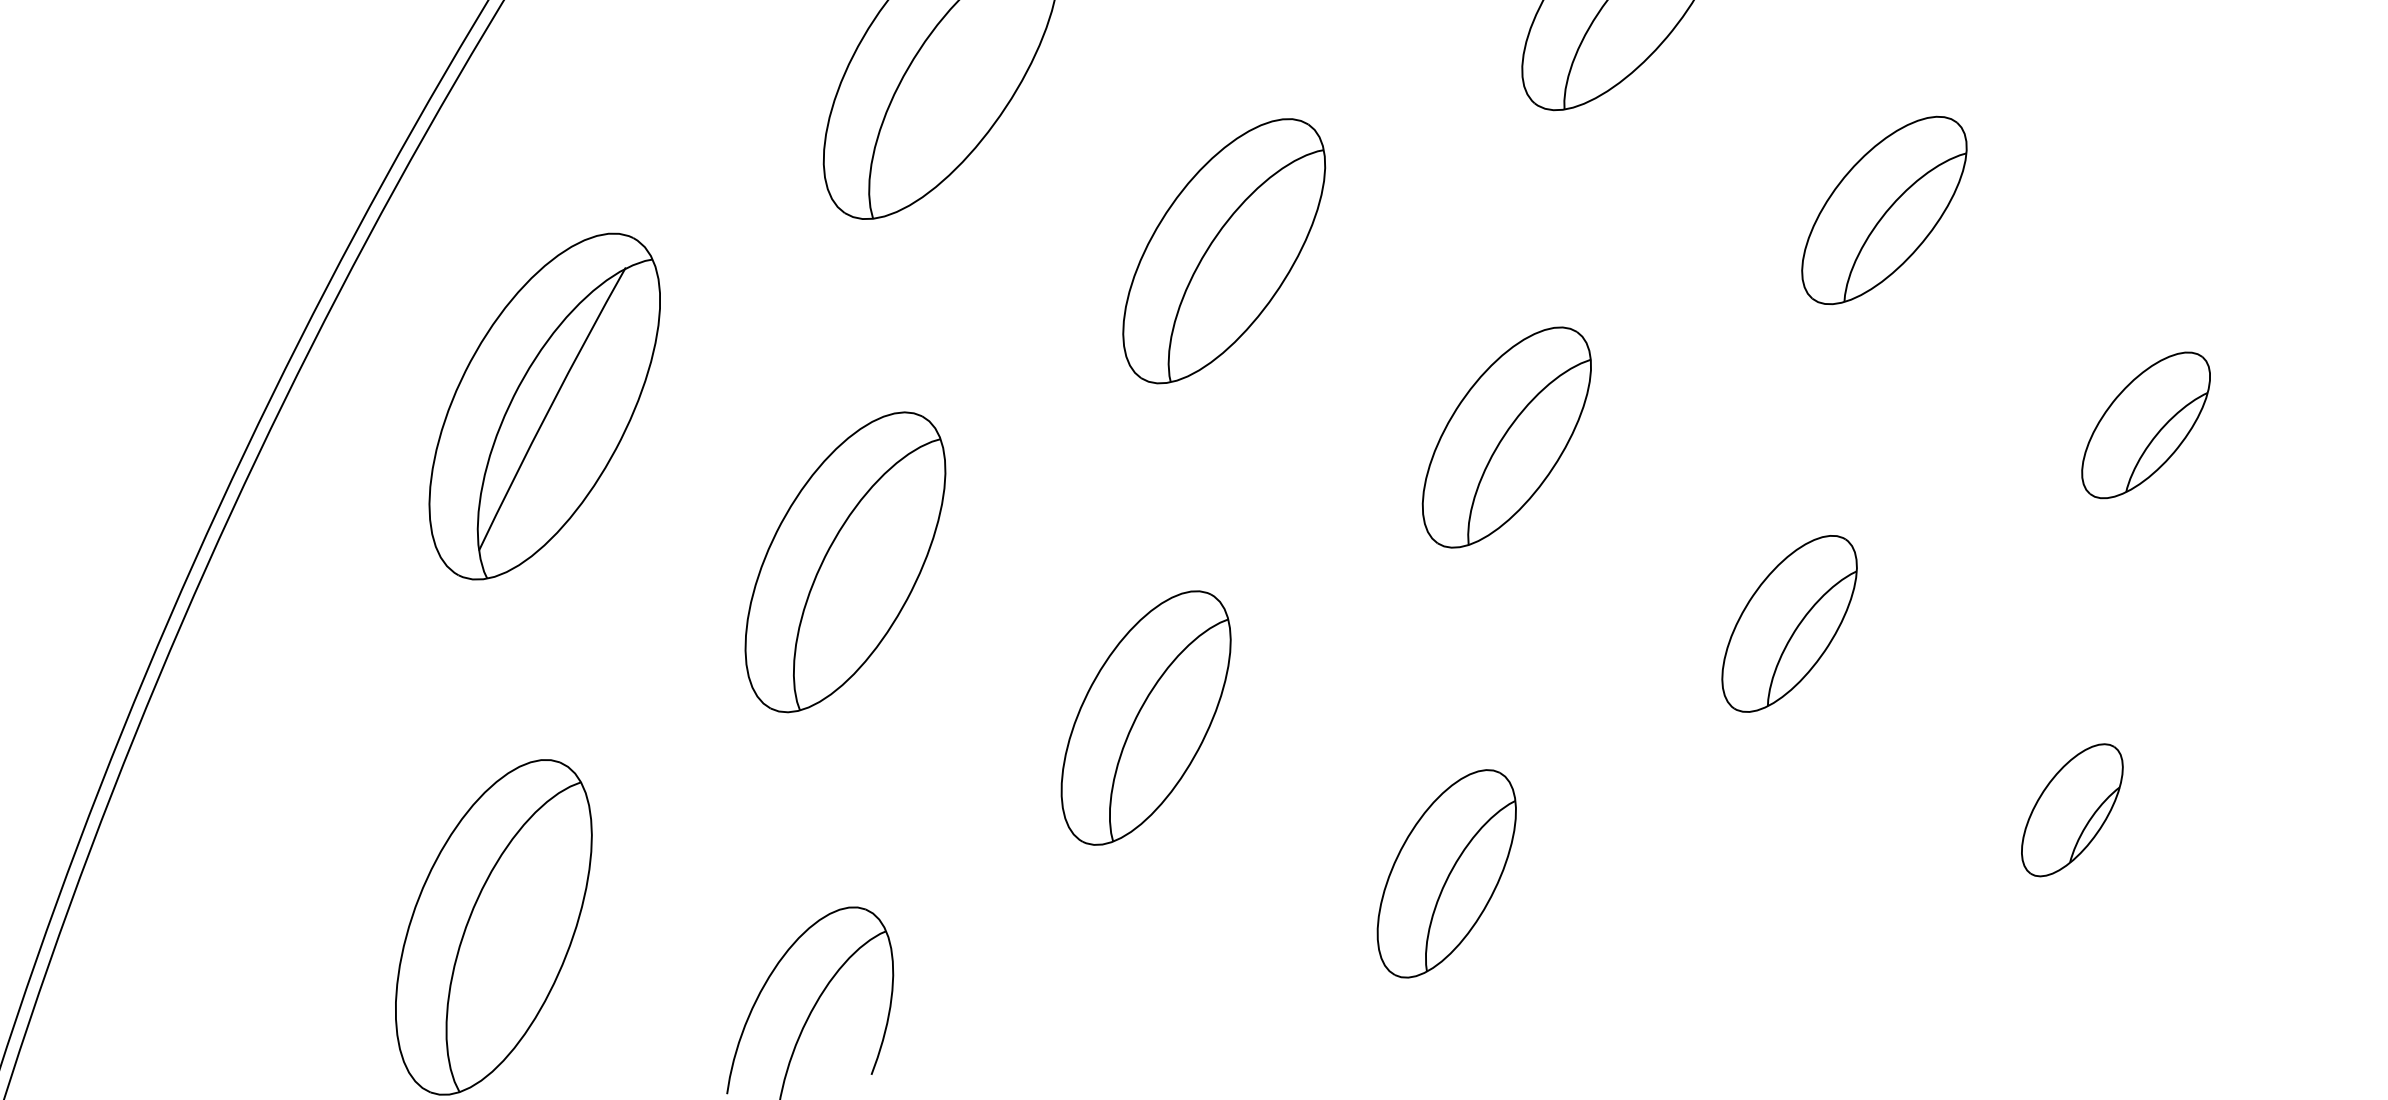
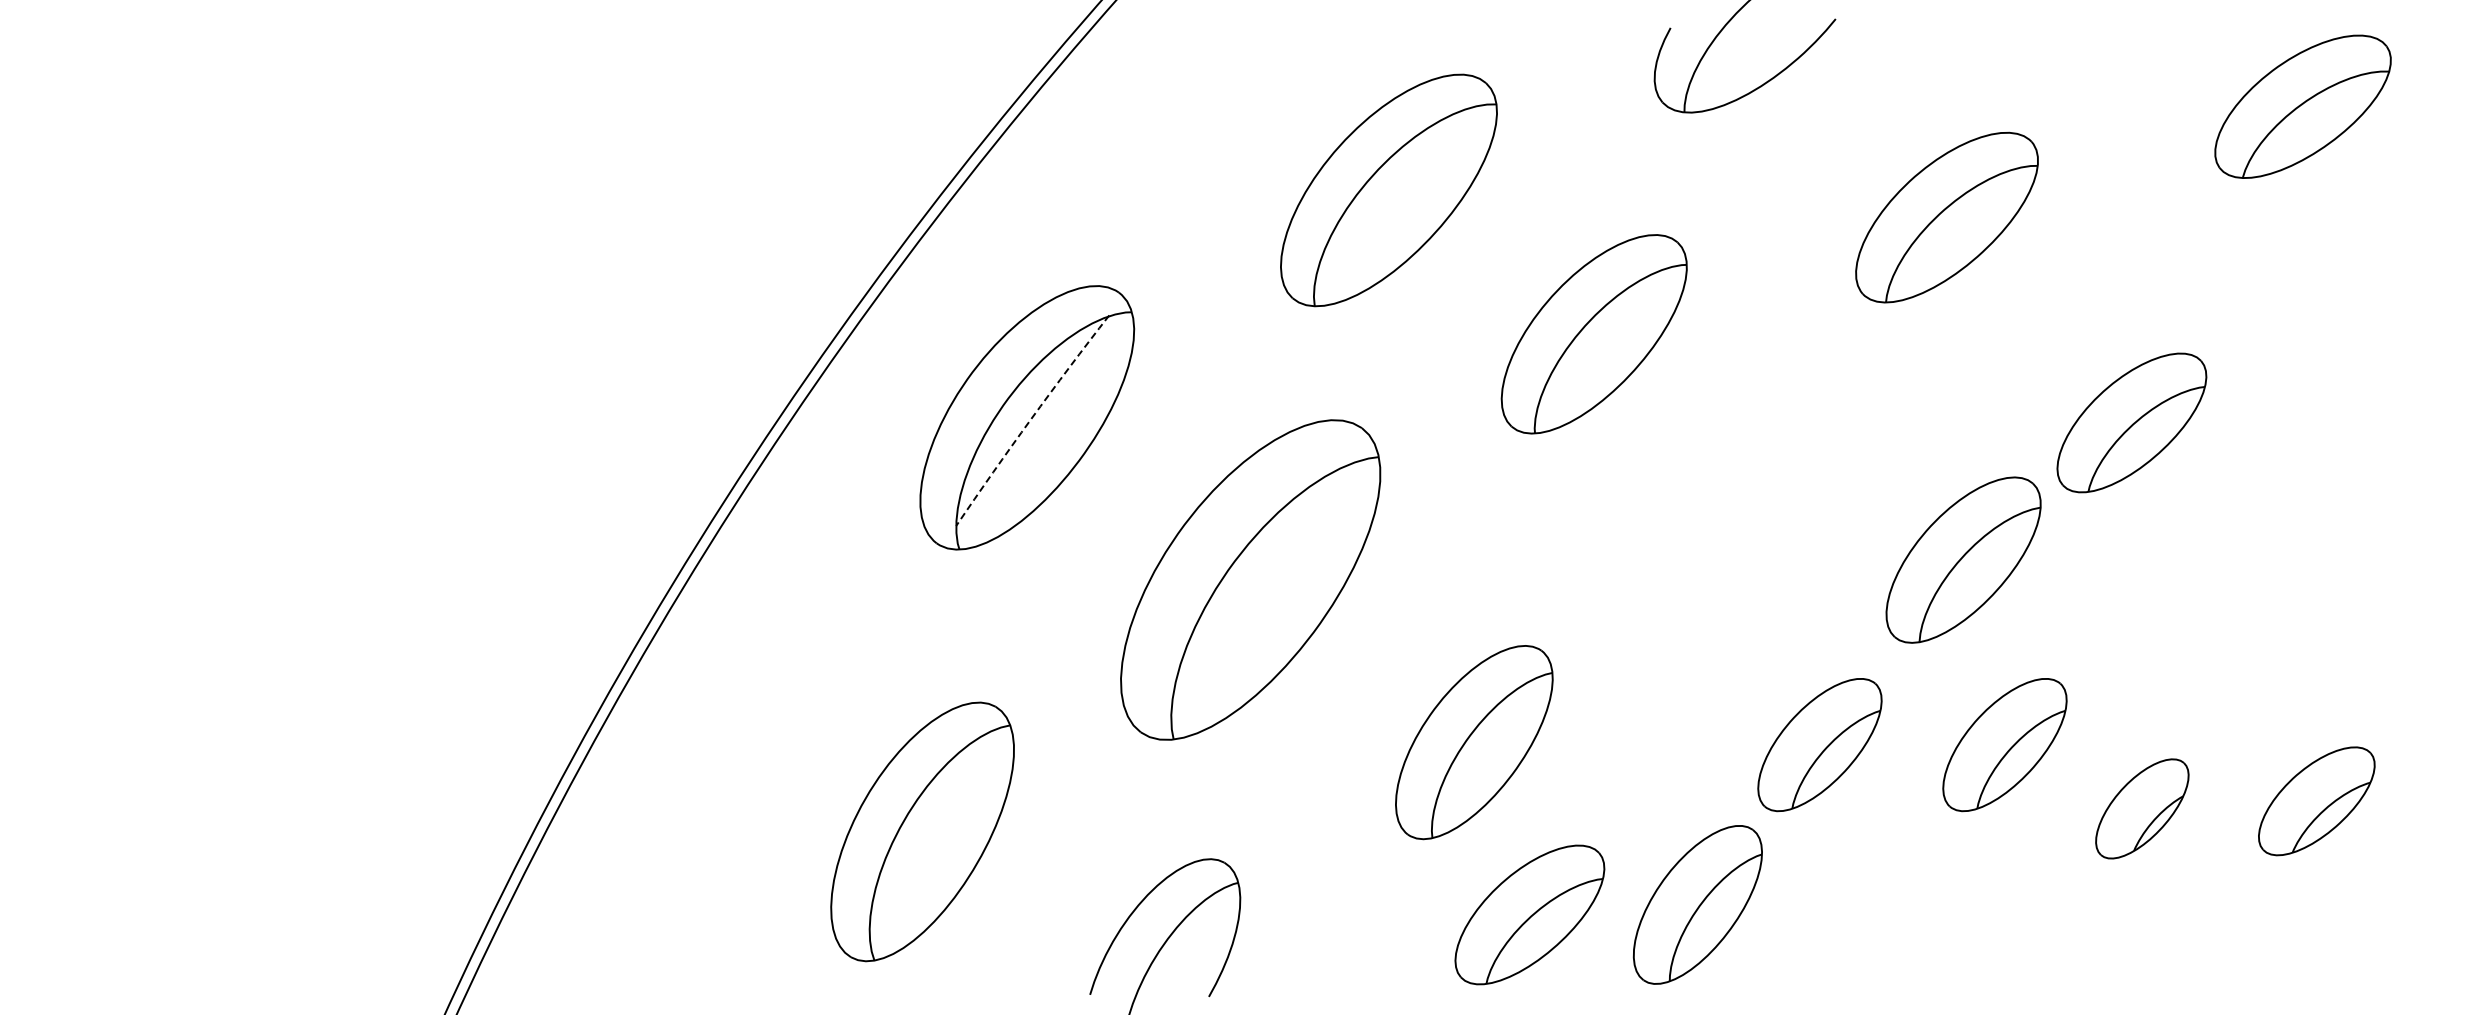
part: (1223, 251) -> (1593, 334), moved
arc: (549, 408) -> (1030, 419), solid -> dashed
part: (2145, 425) -> (2316, 801), moved
part: (1506, 436) -> (1963, 559), moved
part: (845, 562) -> (1250, 580), size x1.4
part: (1565, 658) -> (1819, 745), added
part: (2072, 809) -> (2142, 808), moved
part: (1244, 916) -> (1529, 914), added

